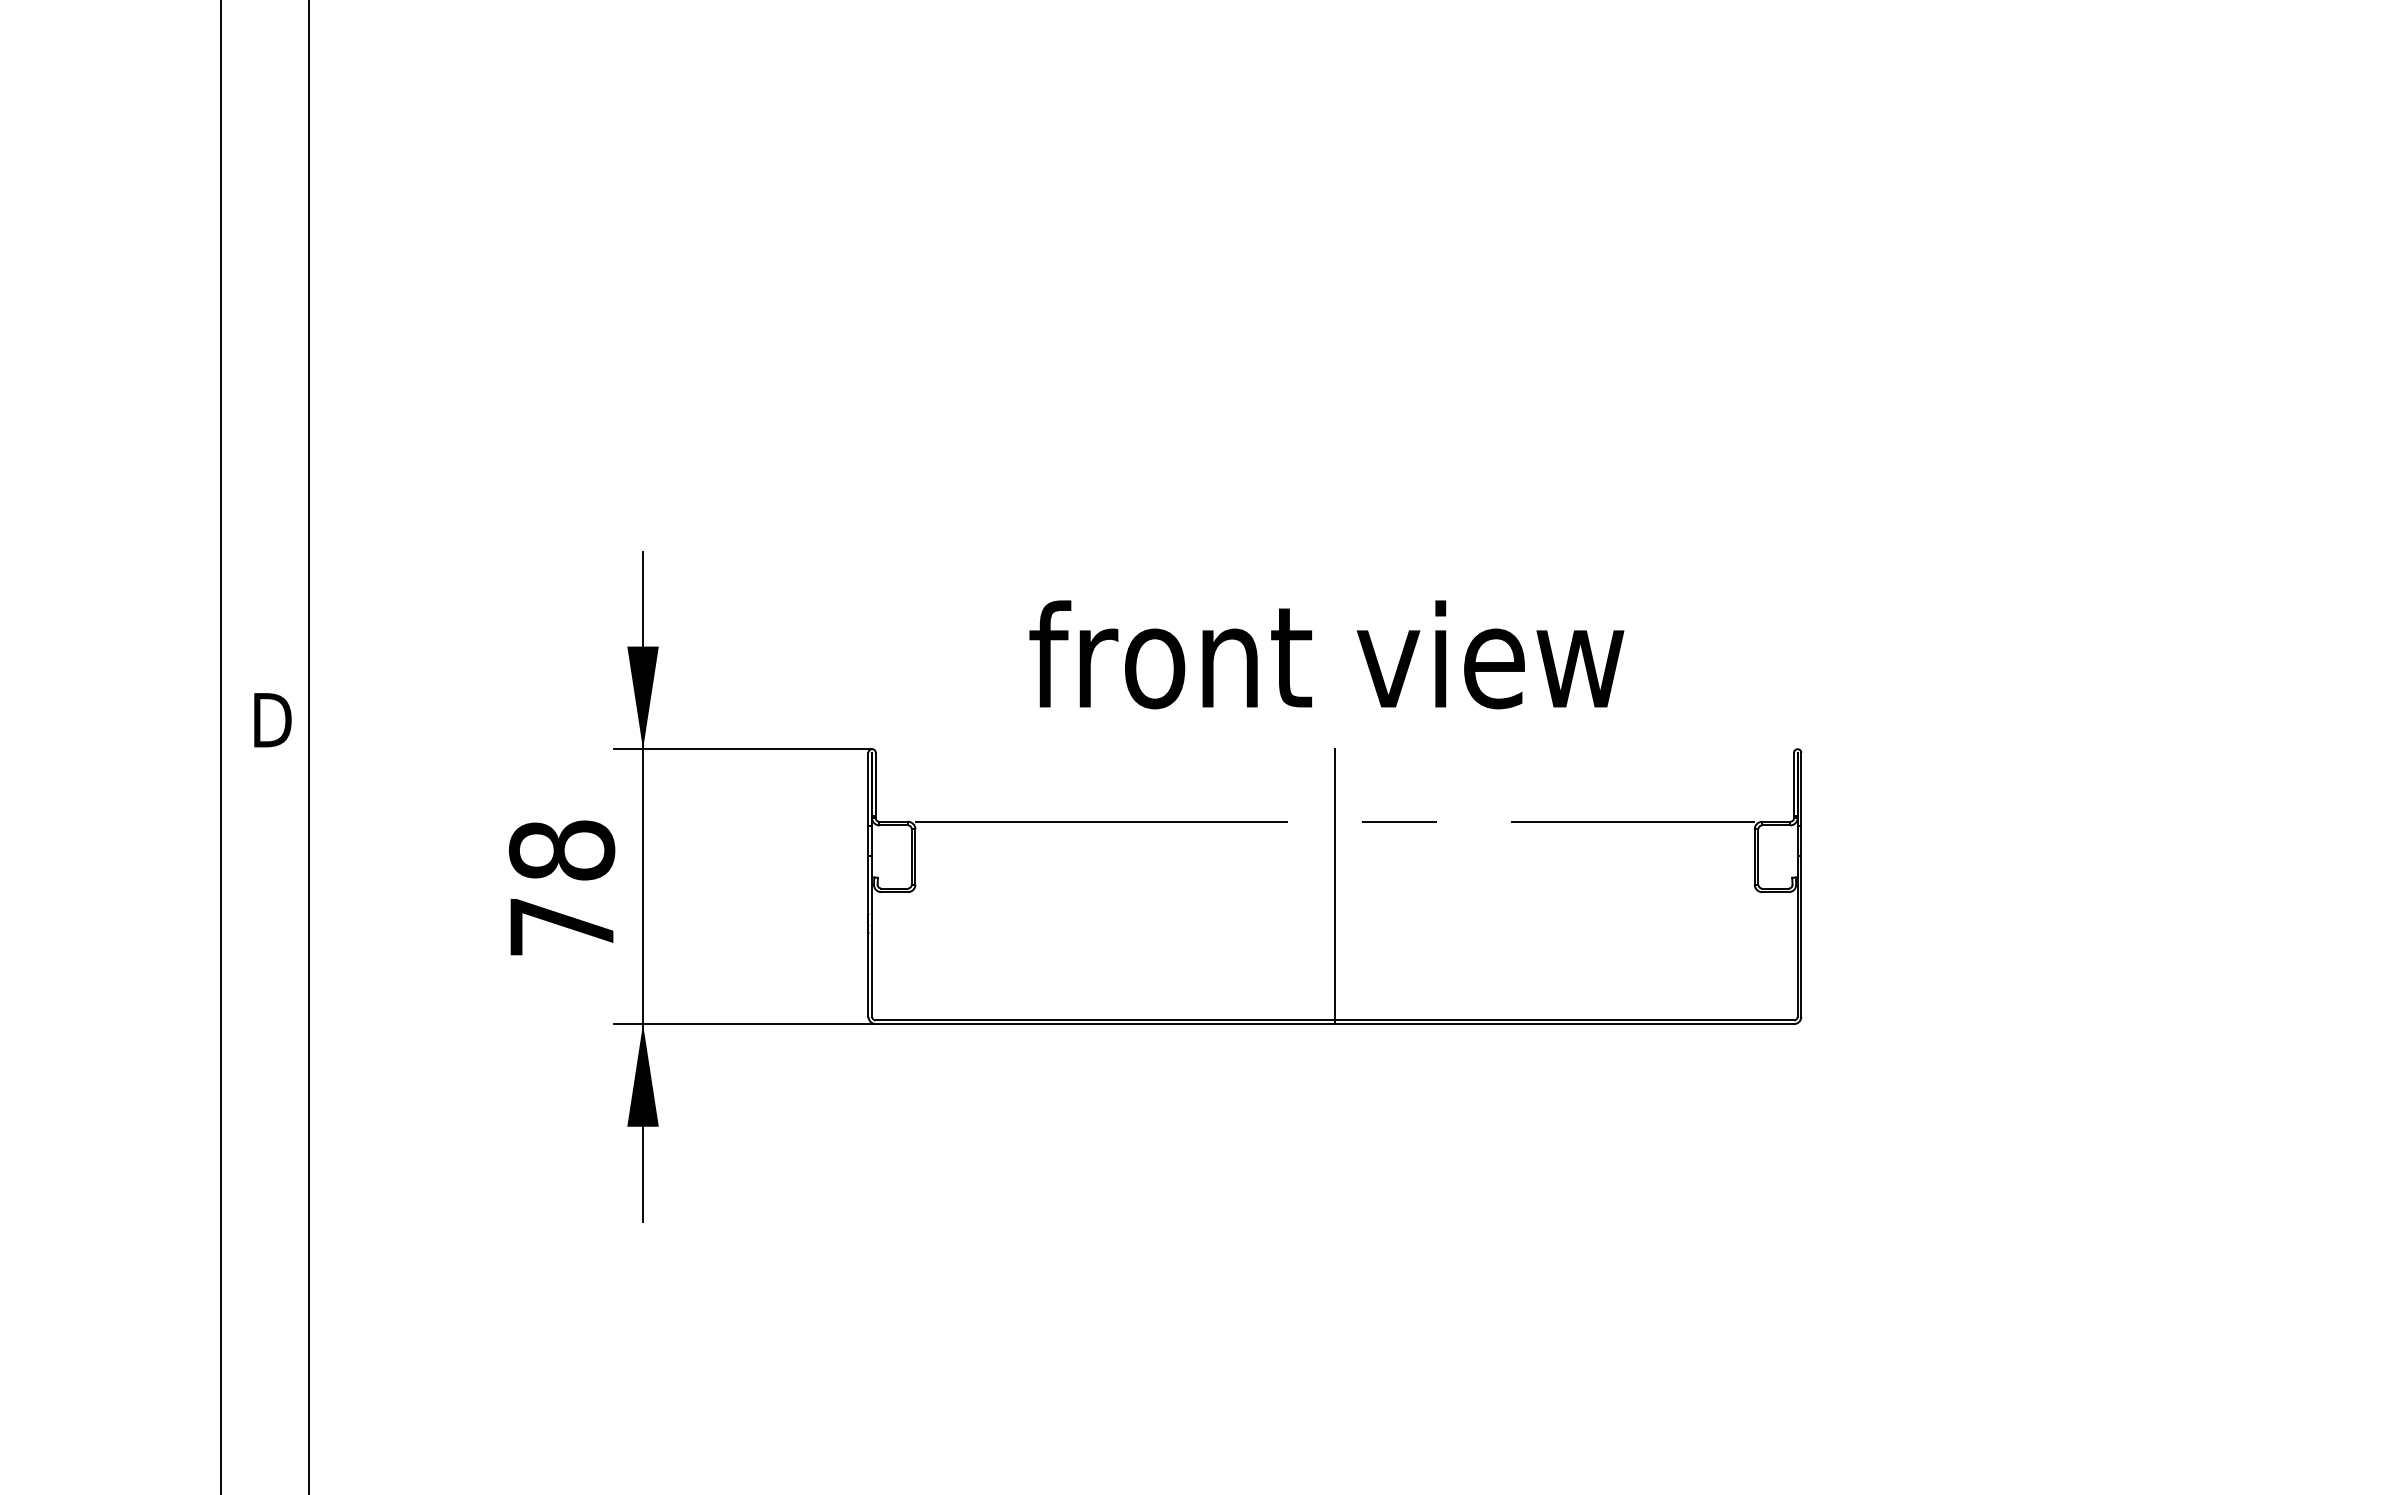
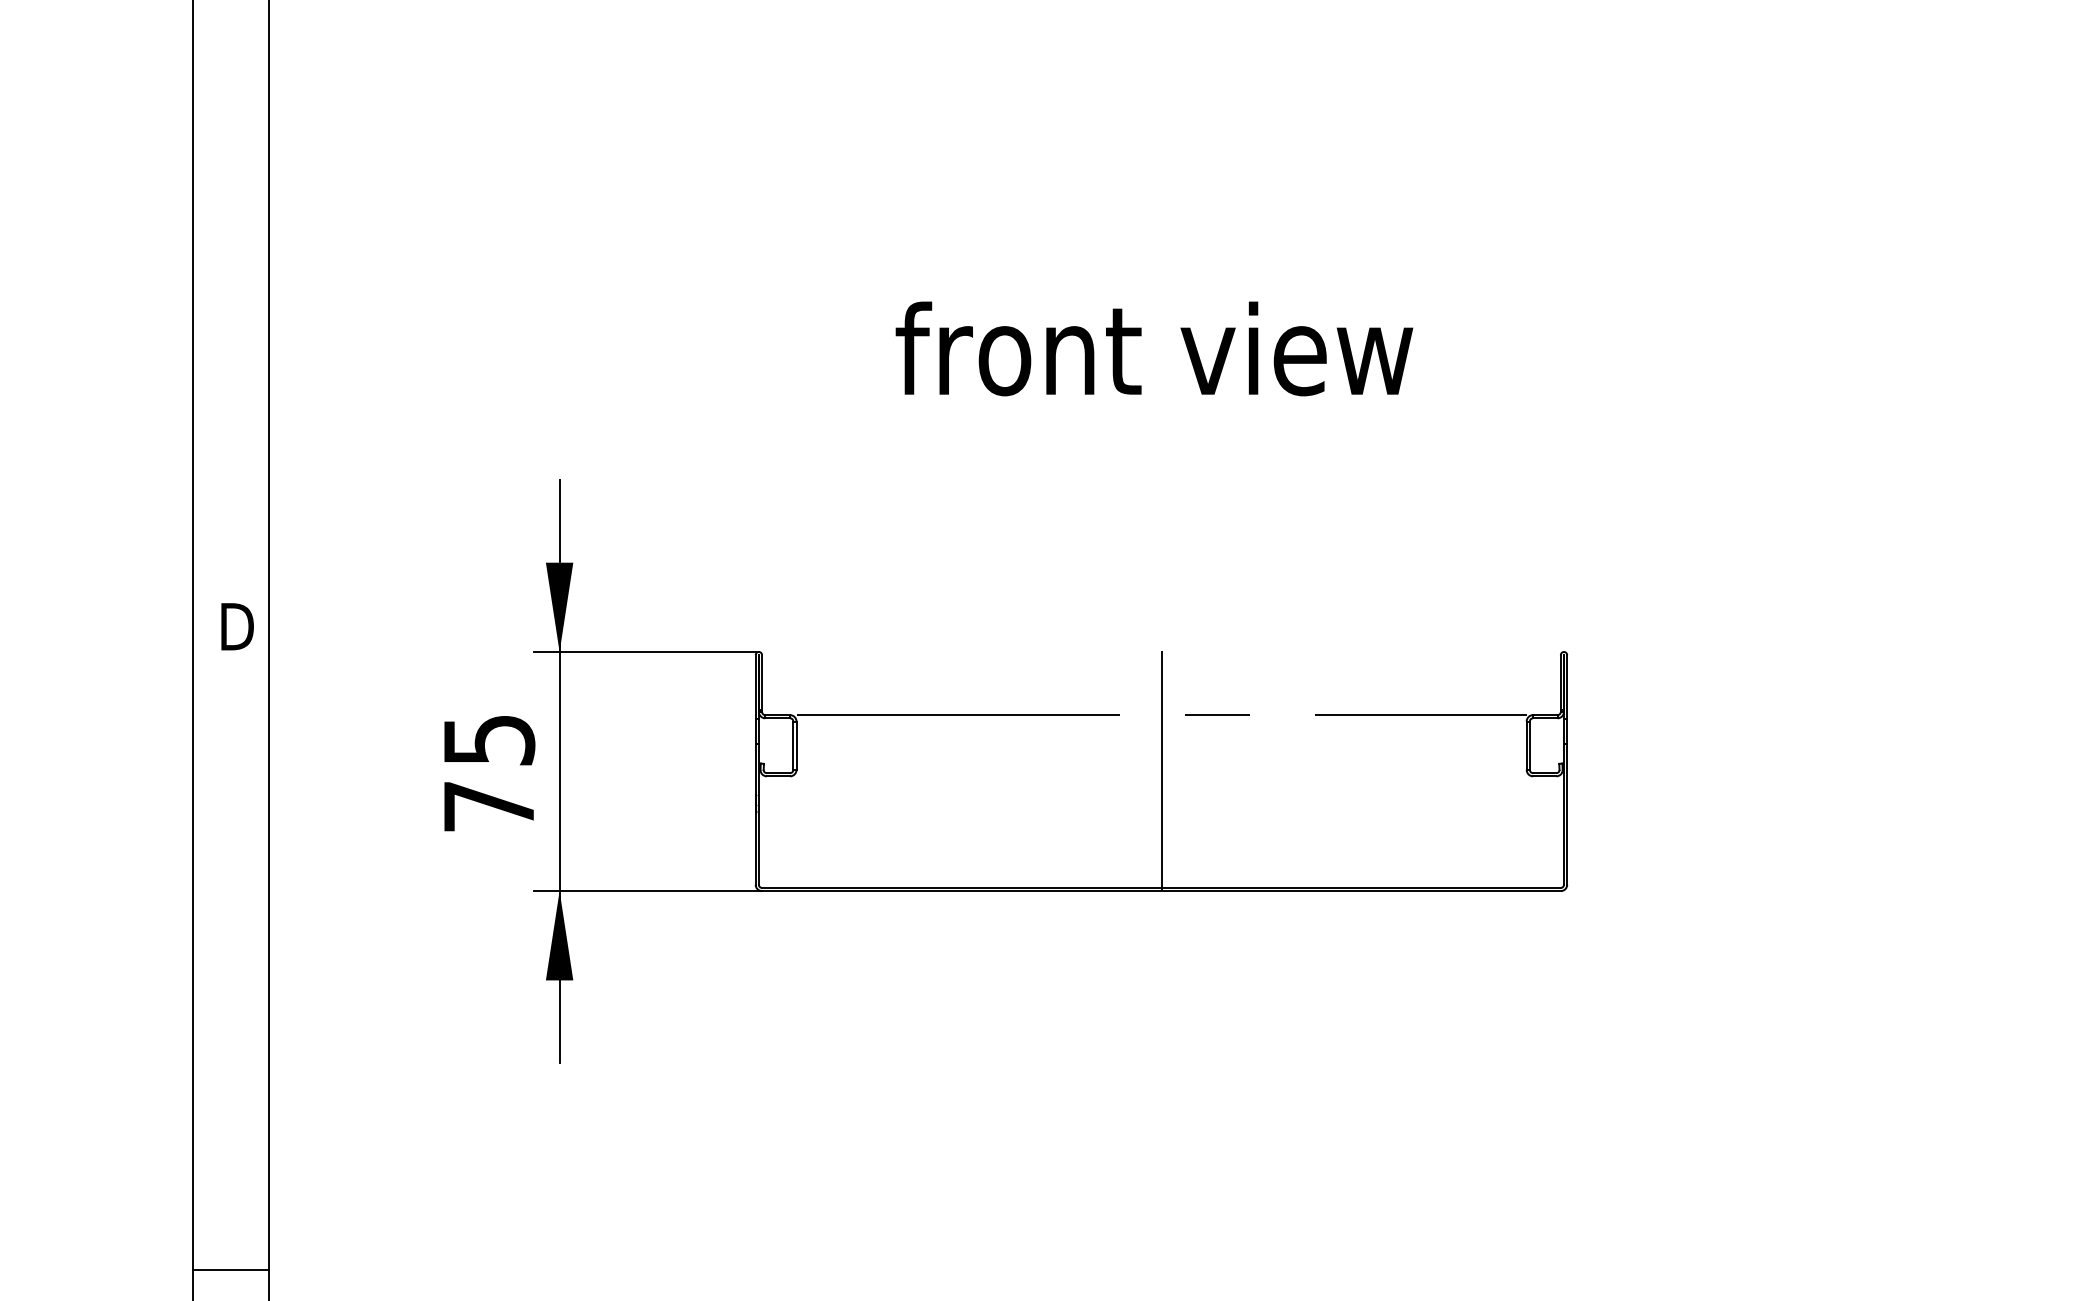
text: (1326, 654) -> (1154, 348), moved
text: (561, 850) -> (488, 740), 78 -> 75
line: (265, 1459) -> (231, 1269), added

